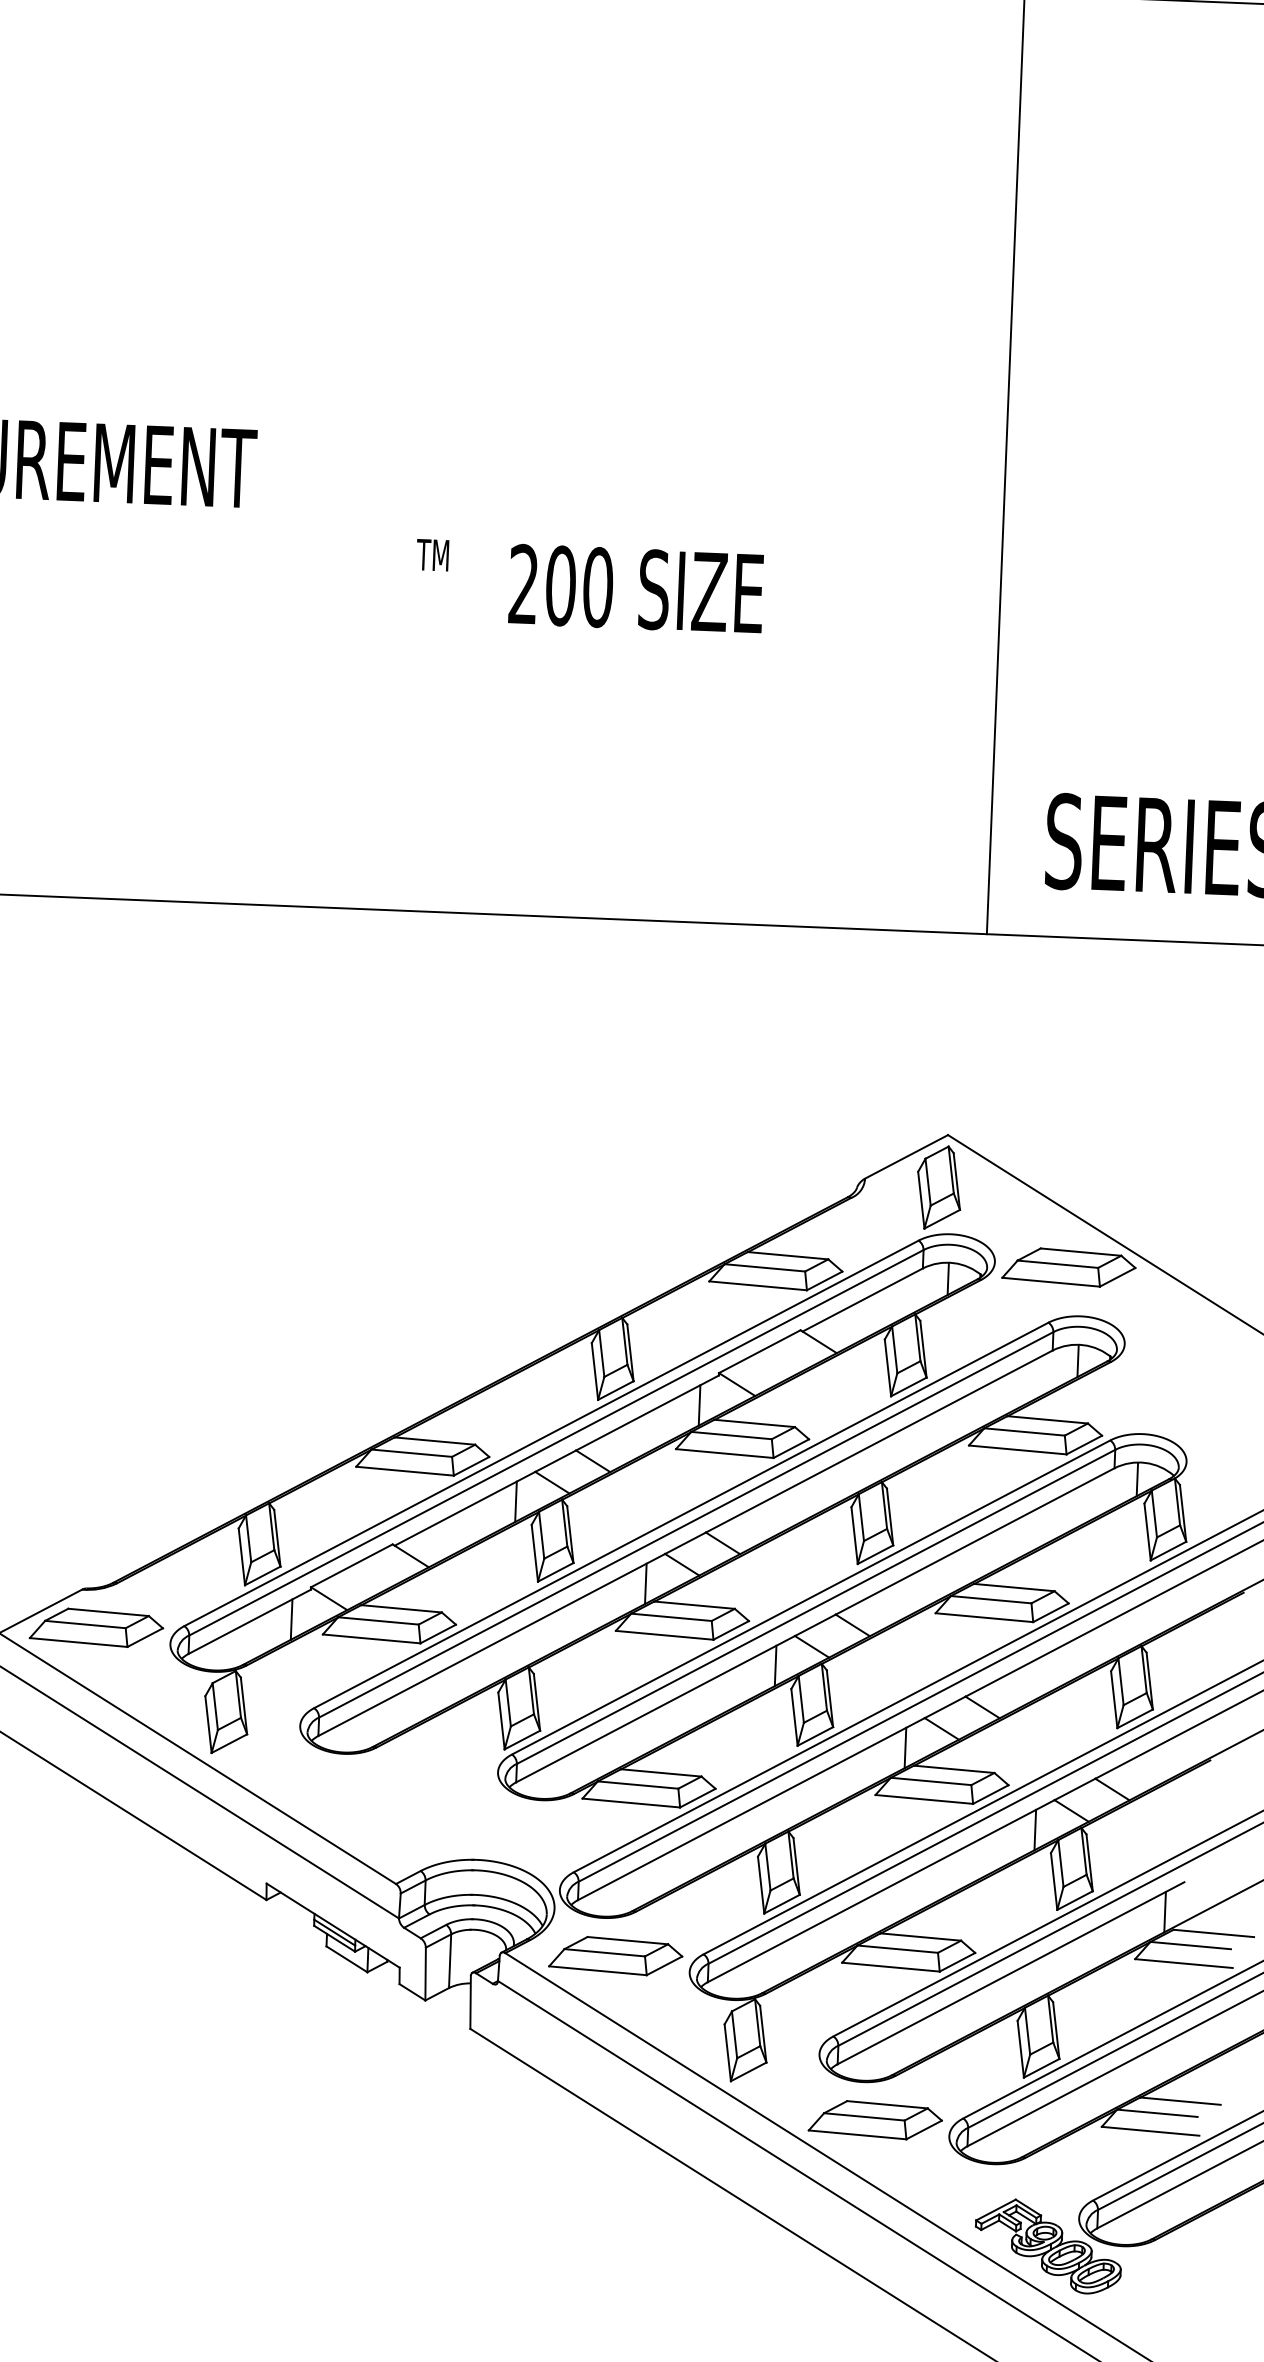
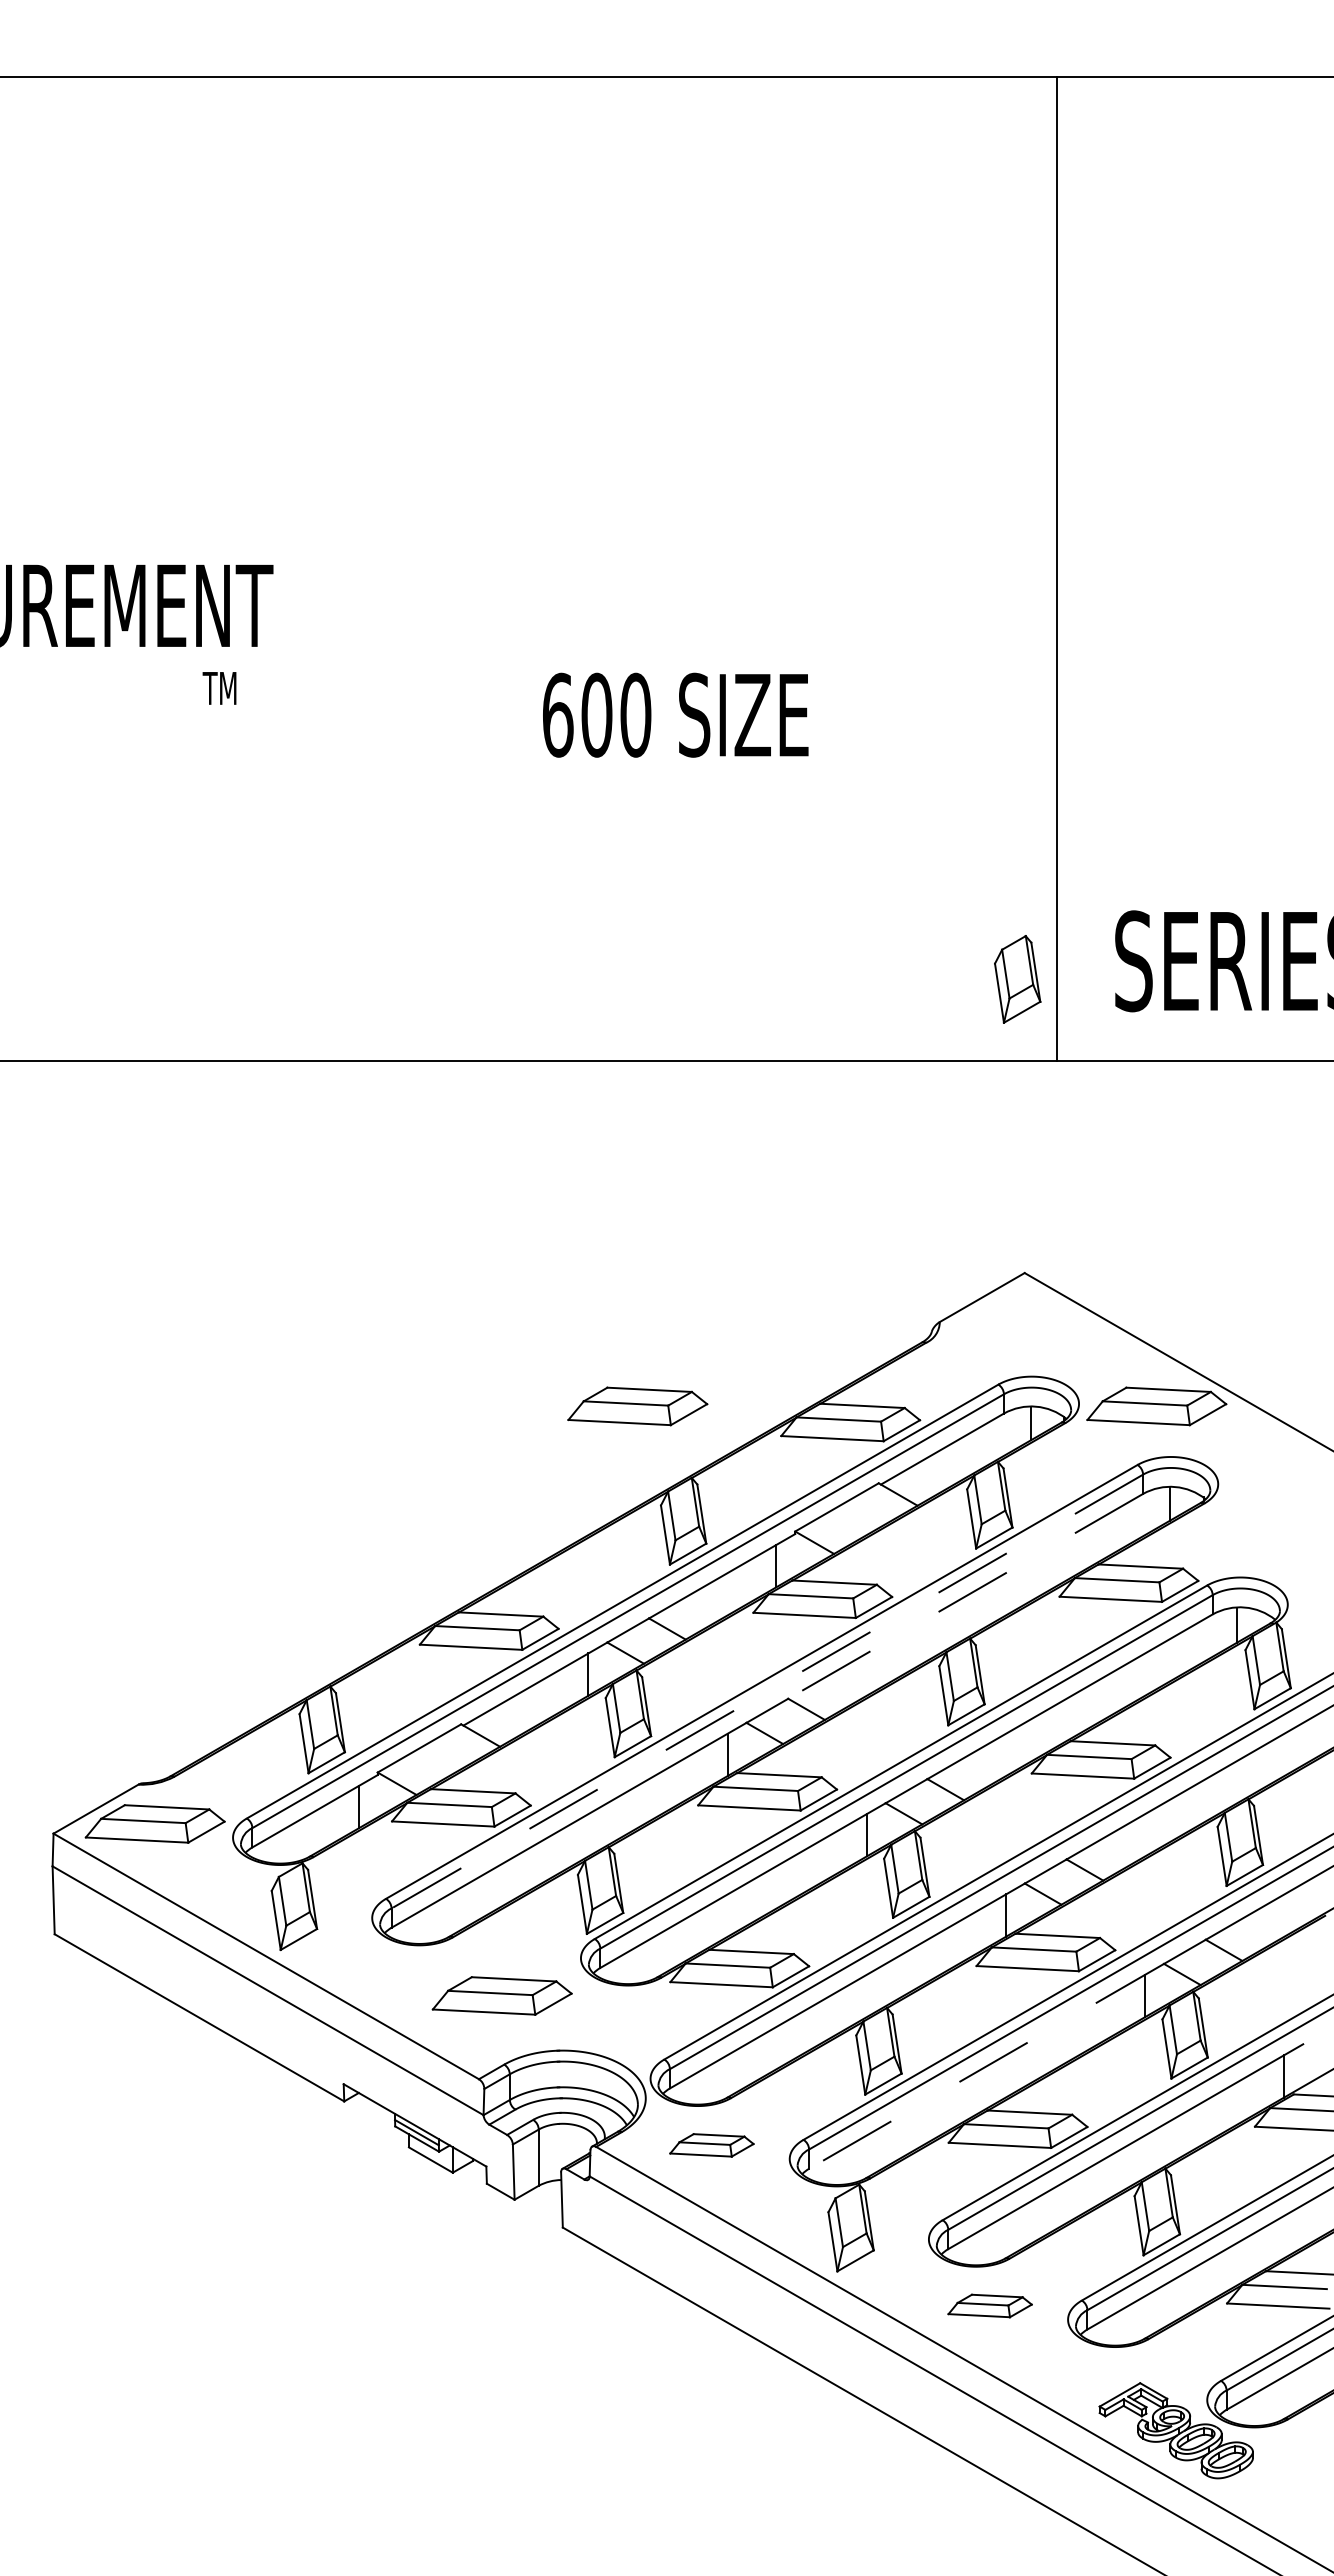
text: (432, 555) -> (219, 688), moved
text: (524, 583) -> (558, 714), 200 -> 600
part: (939, 1187) -> (1017, 979), moved
part: (573, 1247) -> (637, 1406), added
line: (879, 1441) -> (965, 1596), solid -> dashed
line: (686, 1524) -> (767, 1691), solid -> dashed
part: (420, 1804) -> (501, 1995), added
line: (881, 1891) -> (986, 2066), solid -> dashed
part: (615, 1956) -> (711, 2145), size x0.6
part: (874, 2119) -> (989, 2305), size x0.6

